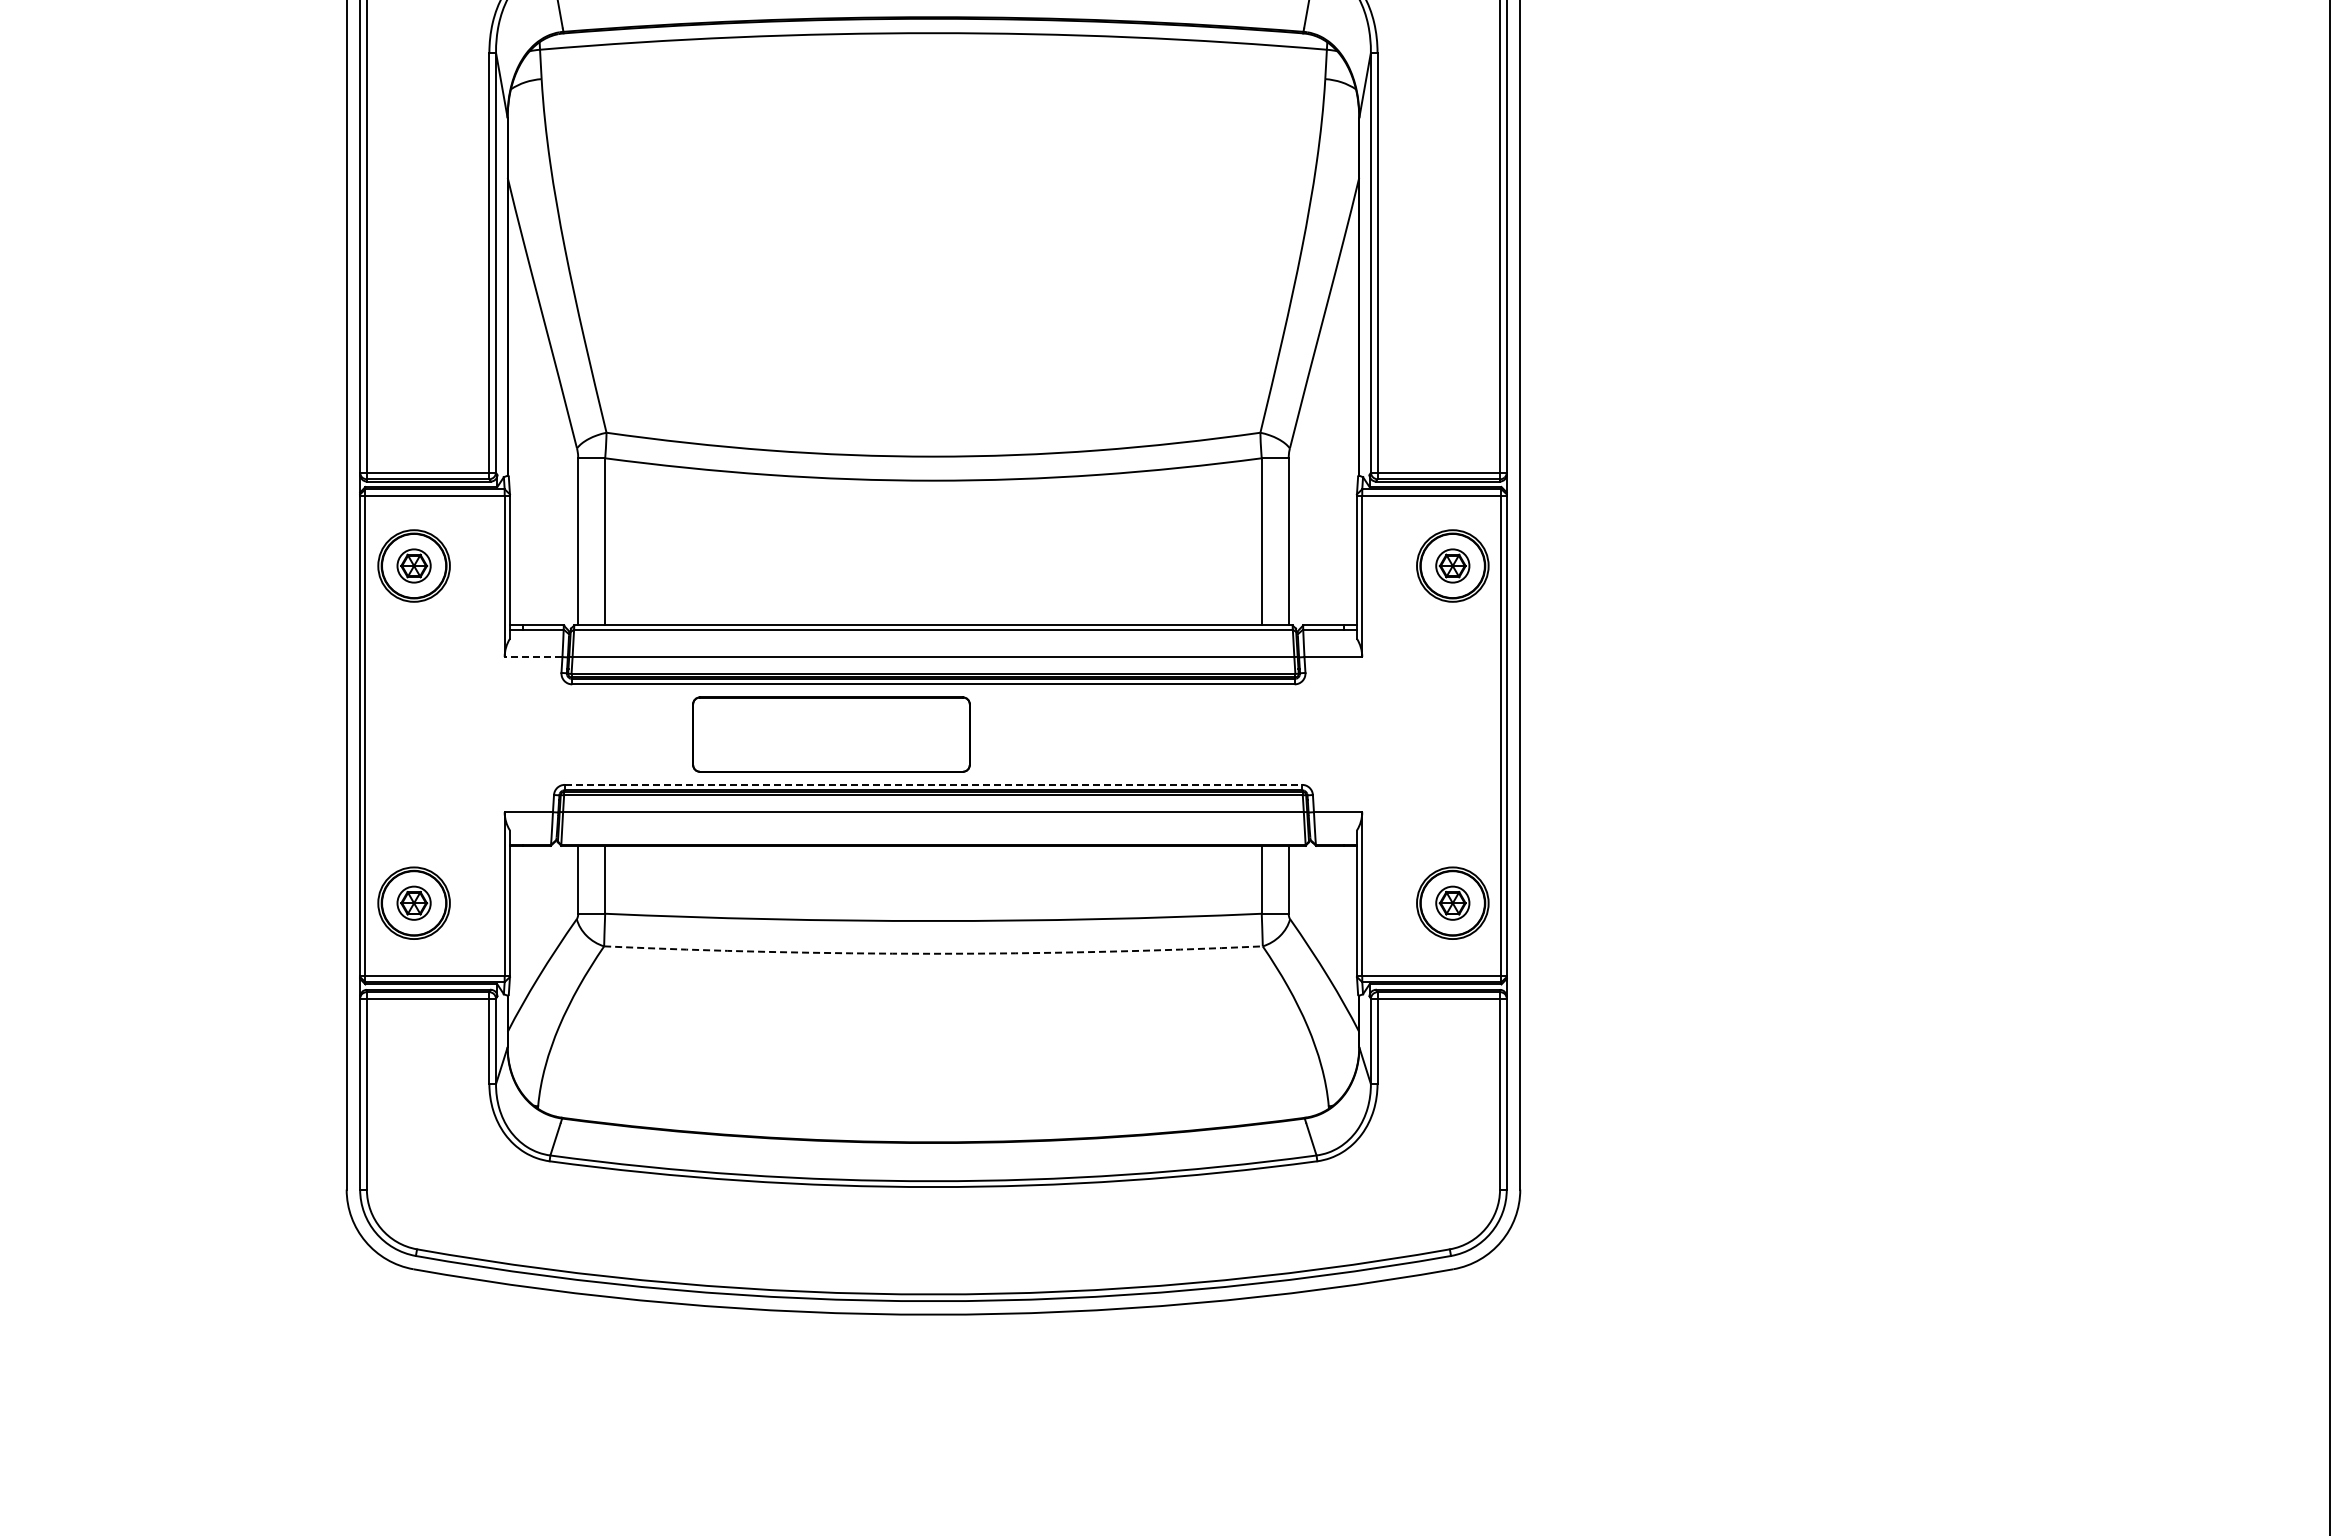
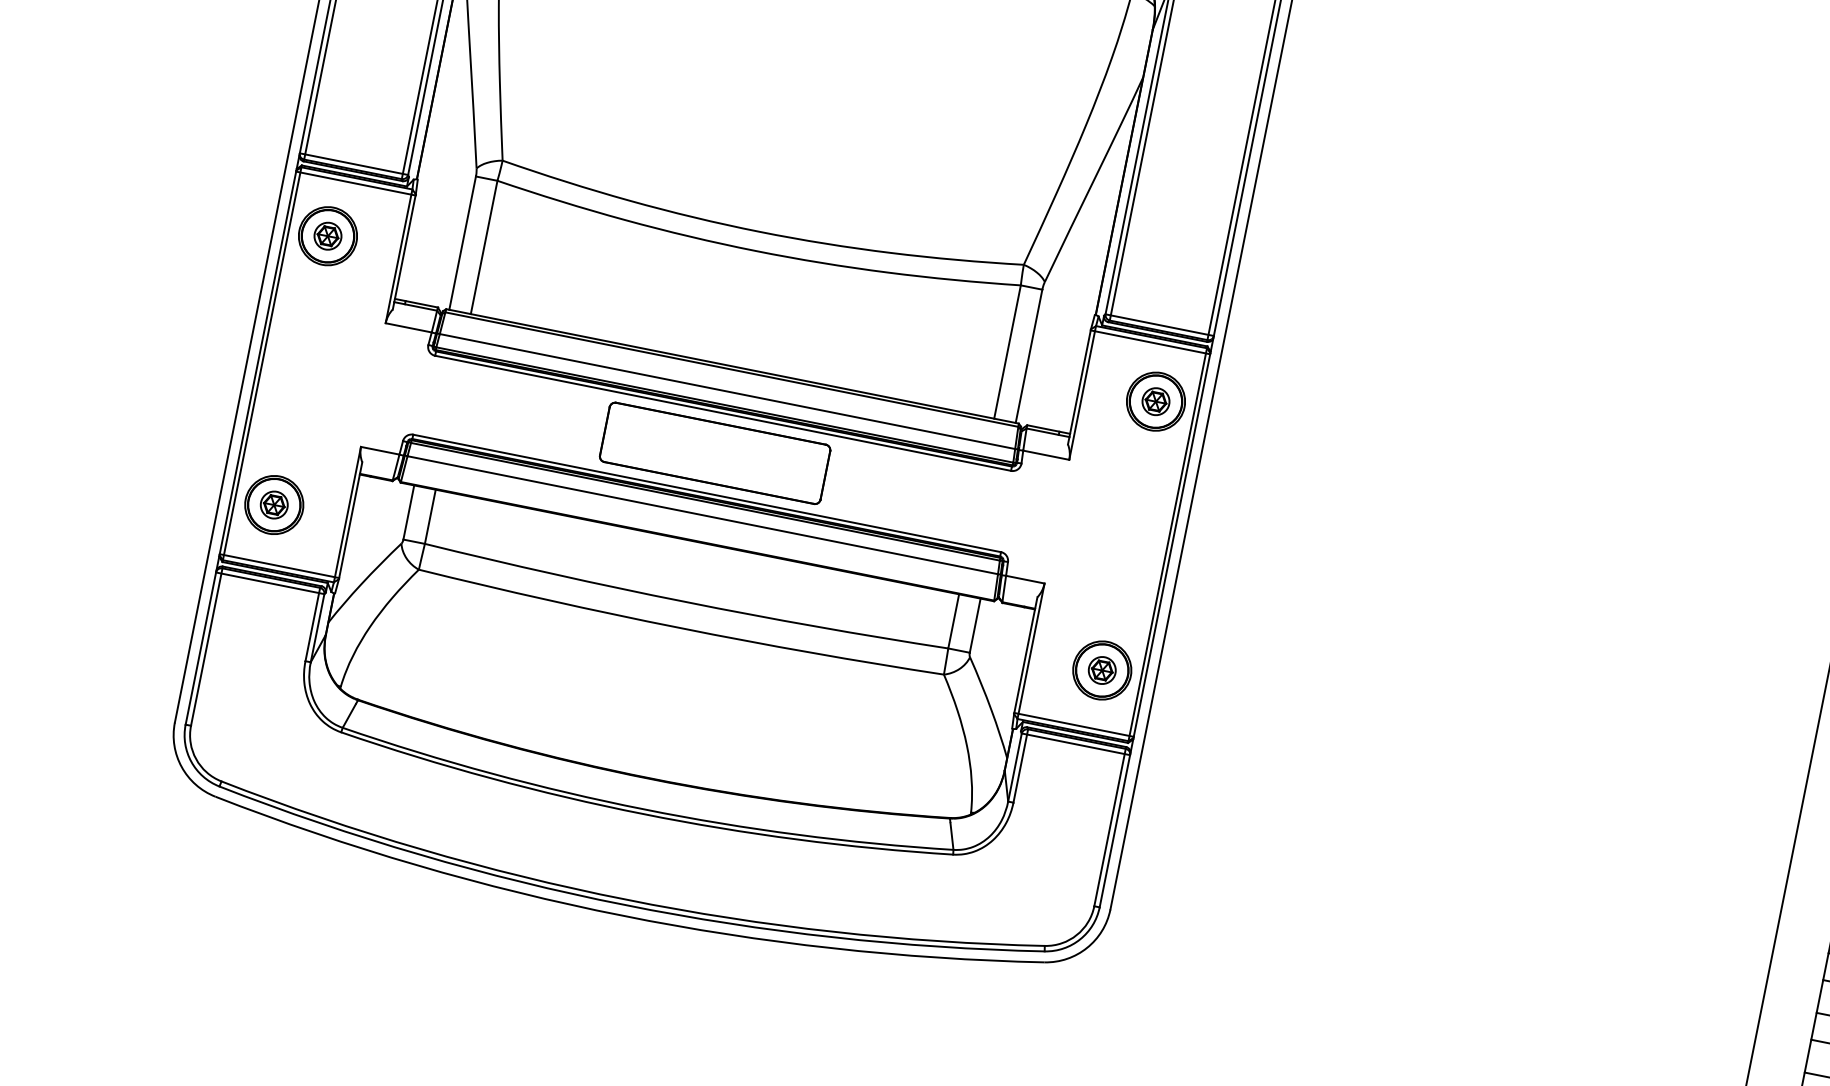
line: (533, 657) -> (408, 328), dashed -> solid
part: (831, 734) -> (715, 453), moved
line: (933, 784) -> (707, 493), dashed -> solid
arc: (933, 953) -> (680, 627), dashed -> solid

